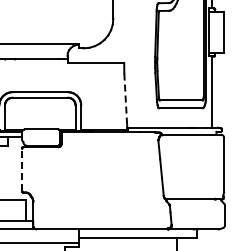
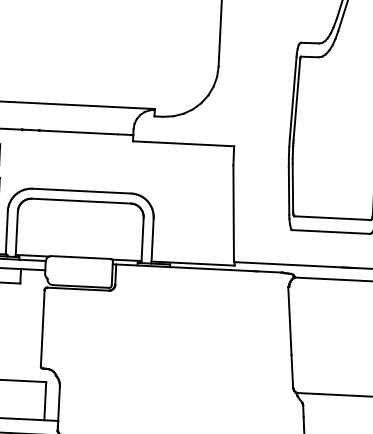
line: (125, 99) -> (233, 211), dashed -> solid
line: (22, 169) -> (43, 327), dashed -> solid

